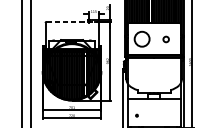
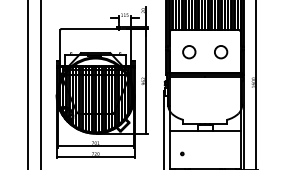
line: (72, 21) -> (96, 28), dashed -> solid
circle: (142, 39) -> (189, 52), size x0.62
circle: (166, 39) -> (221, 52), size x1.67

